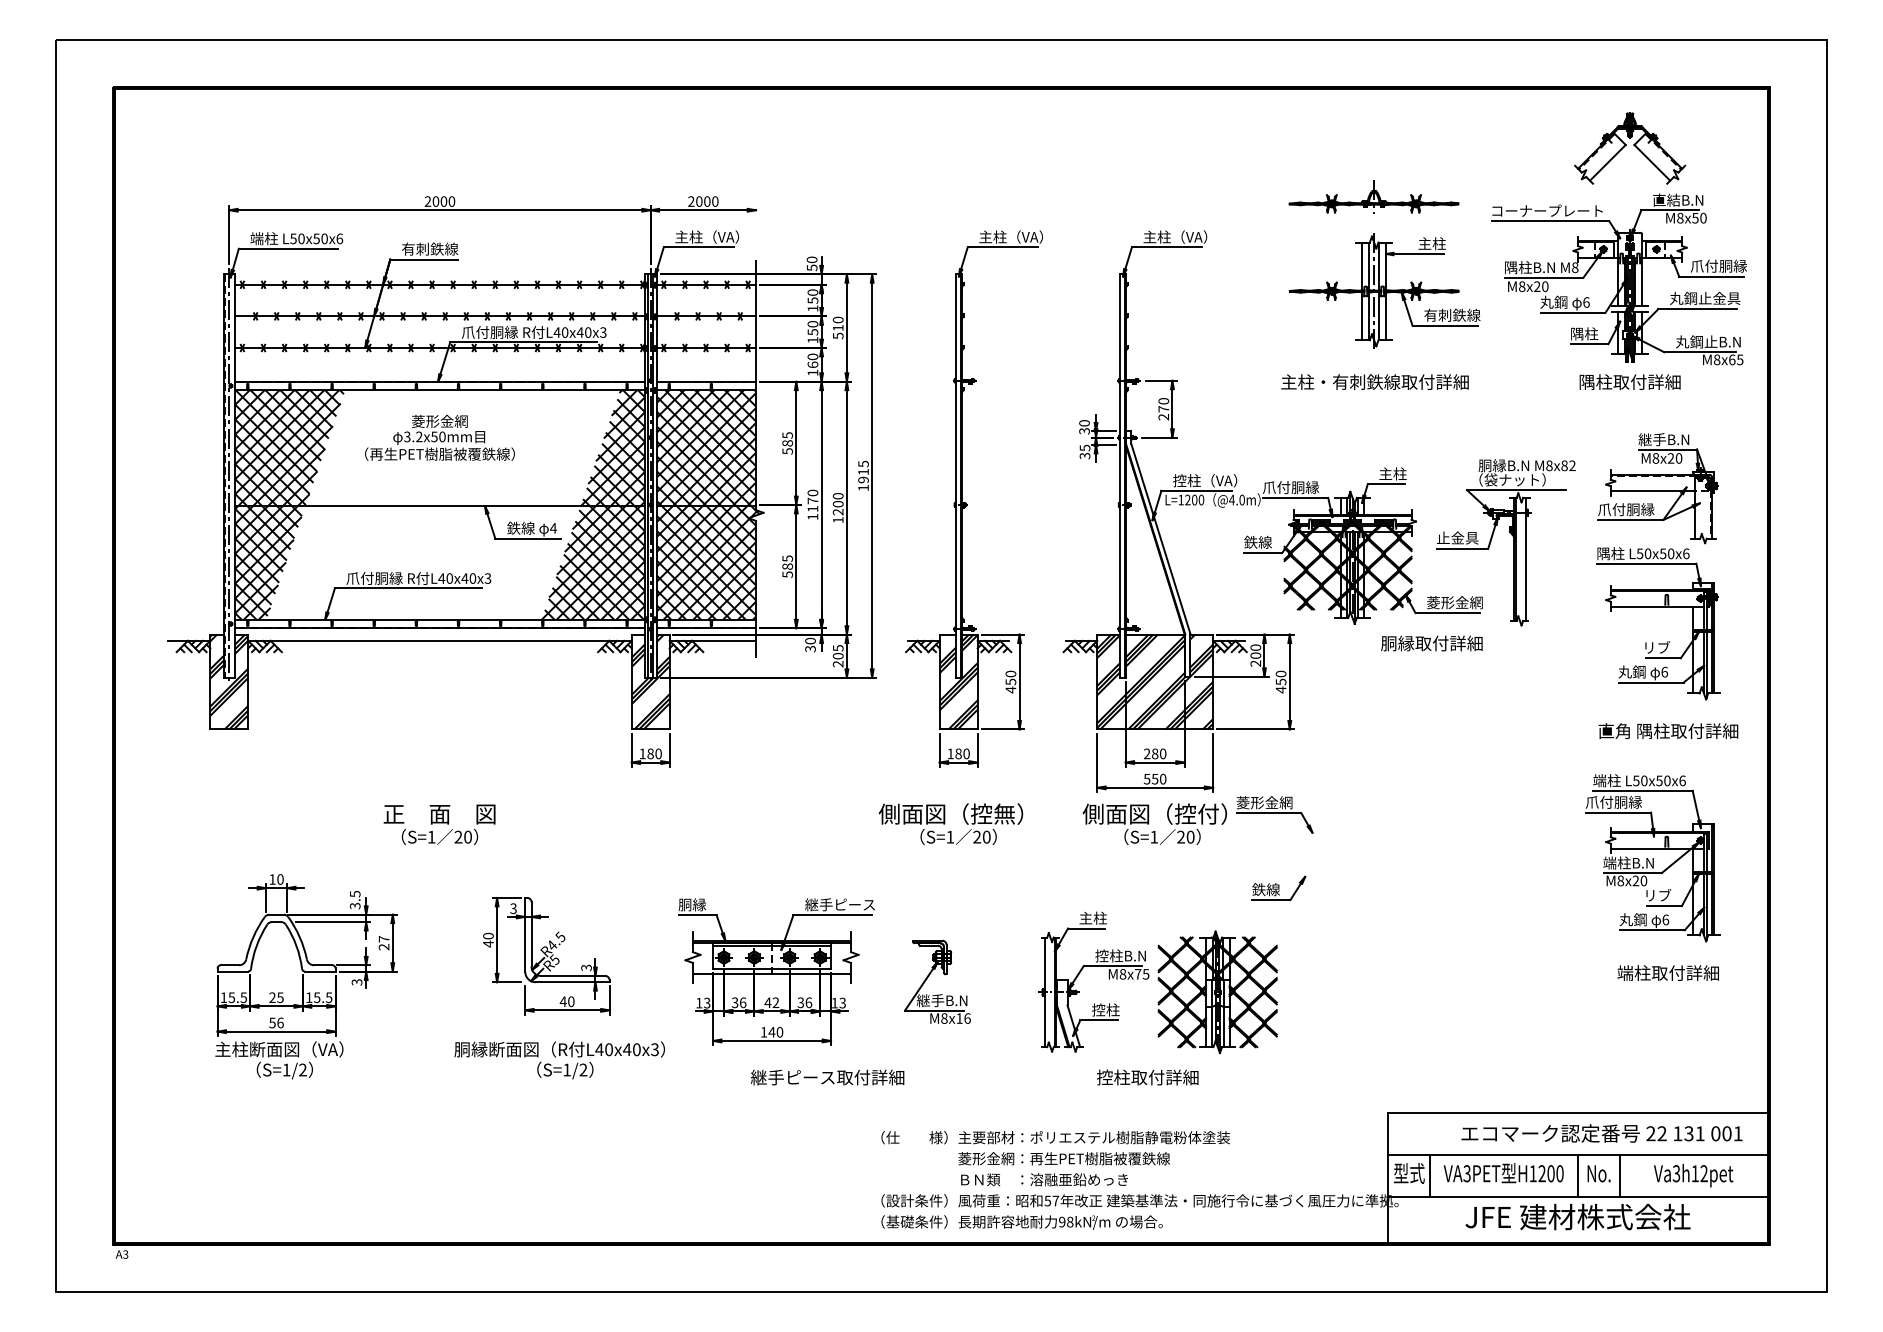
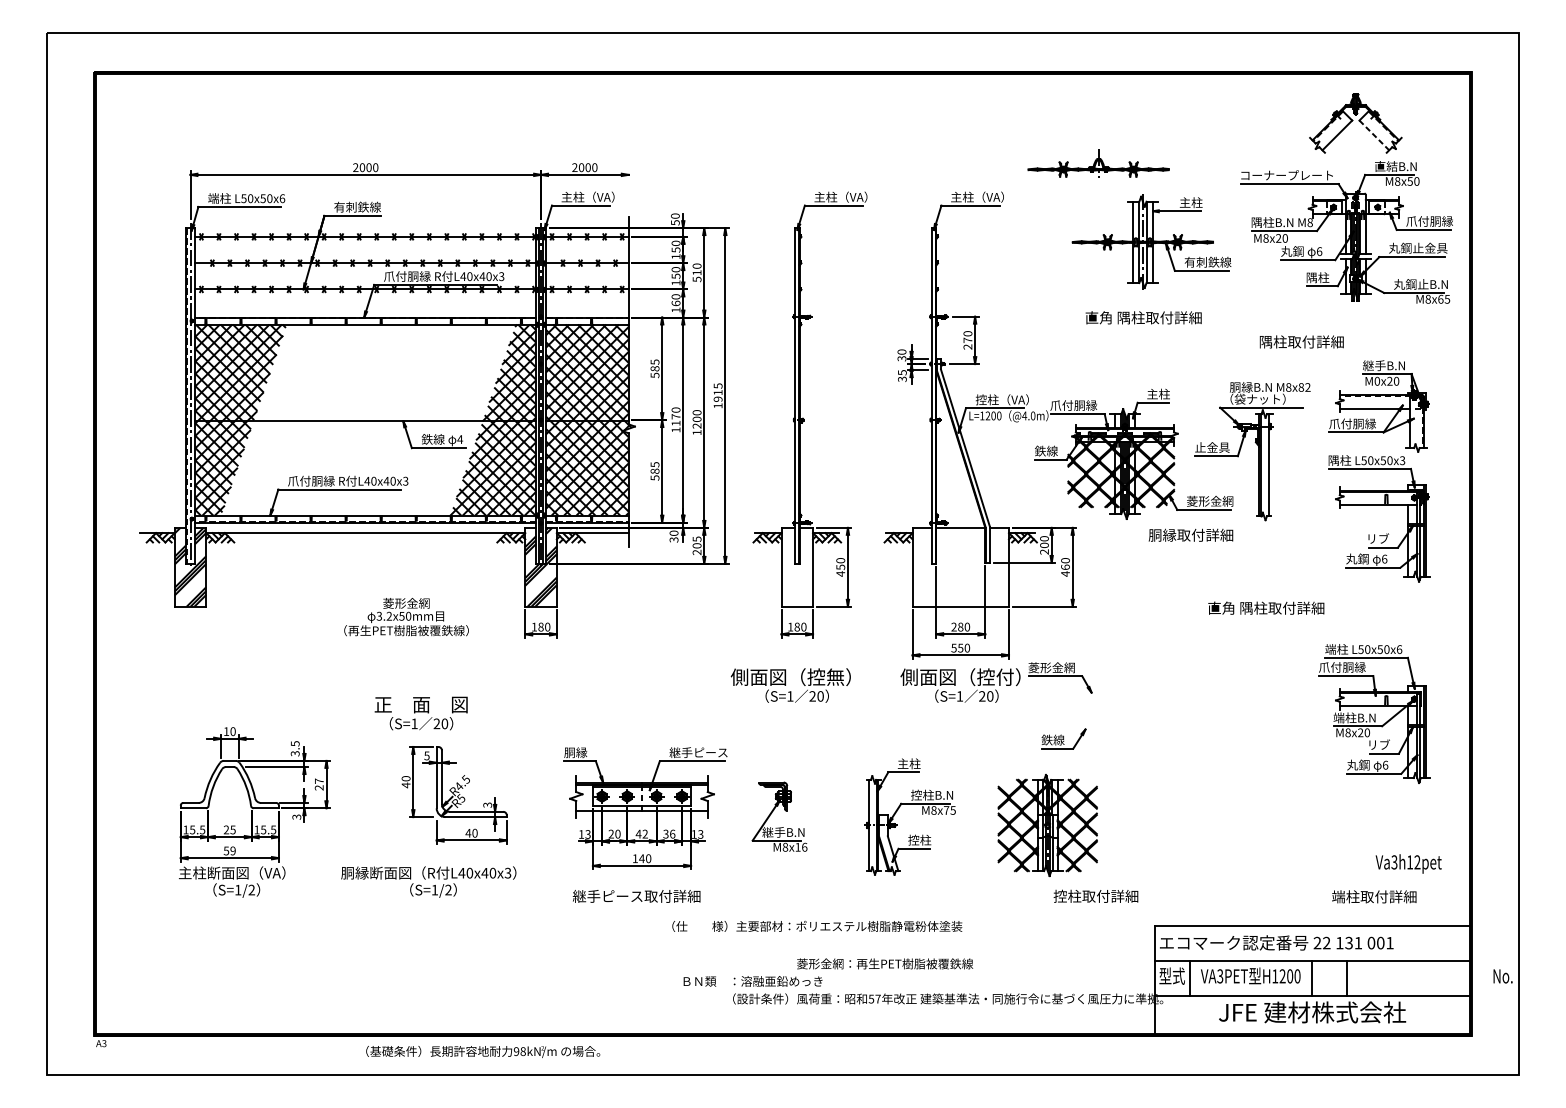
line: (1652, 163) -> (1374, 135), solid -> dashed
part: (1373, 196) -> (1098, 163), moved
text: (1374, 381) -> (1143, 317), 主柱・有刺鉄線取付詳細 -> 直角 隅柱取付詳細
text: (1629, 381) -> (1301, 341), moved
text: (439, 437) -> (406, 616), moved
text: (1655, 458) -> (1376, 381), M8x20 -> M0x20
text: (1686, 553) -> (1402, 460), L50x50x6 -> L50x50x3
hatch: (958, 681) -> (797, 566), removed
hatch: (1155, 681) -> (961, 566), removed
text: (1280, 681) -> (1065, 566), 450 -> 460
text: (1668, 730) -> (1266, 607), moved
text: (439, 824) -> (421, 713), moved
text: (513, 908) -> (426, 755), 3 -> 5
text: (1667, 972) -> (1373, 896), moved
part: (1217, 992) -> (1047, 825), moved
text: (738, 1002) -> (614, 833), 36 -> 20
text: (280, 1022) -> (233, 850), 56 -> 59
text: (559, 1060) -> (428, 882), moved
text: (827, 1077) -> (636, 896), moved
text: (1147, 1077) -> (1095, 896), moved
text: (1601, 1133) -> (1276, 942), moved
text: (1055, 1137) -> (817, 926), moved
text: (1598, 1173) -> (1502, 976), moved
text: (1693, 1175) -> (1408, 863), moved
text: (1044, 1179) -> (753, 981), moved
text: (1021, 1222) -> (482, 1051), moved

